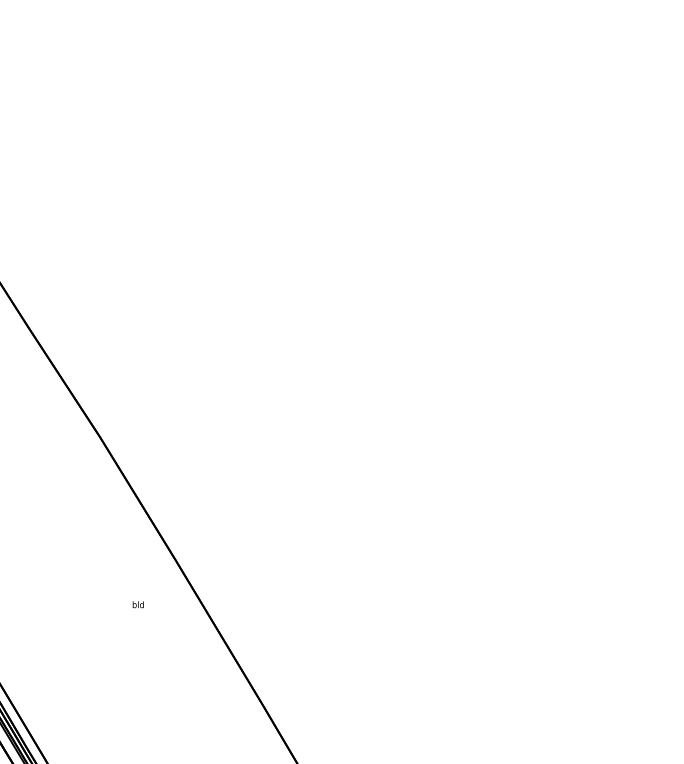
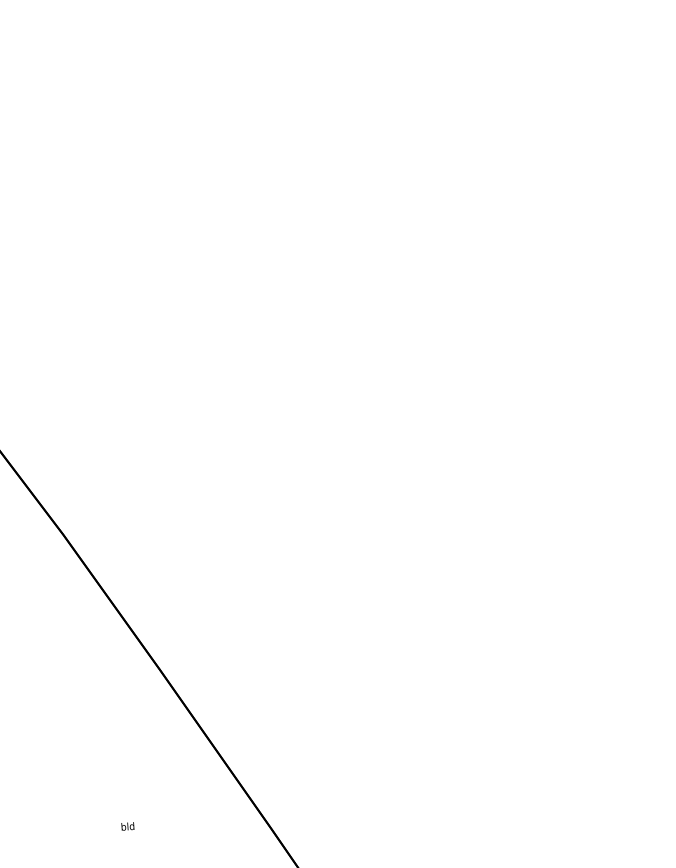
text: (137, 604) -> (126, 826), moved

